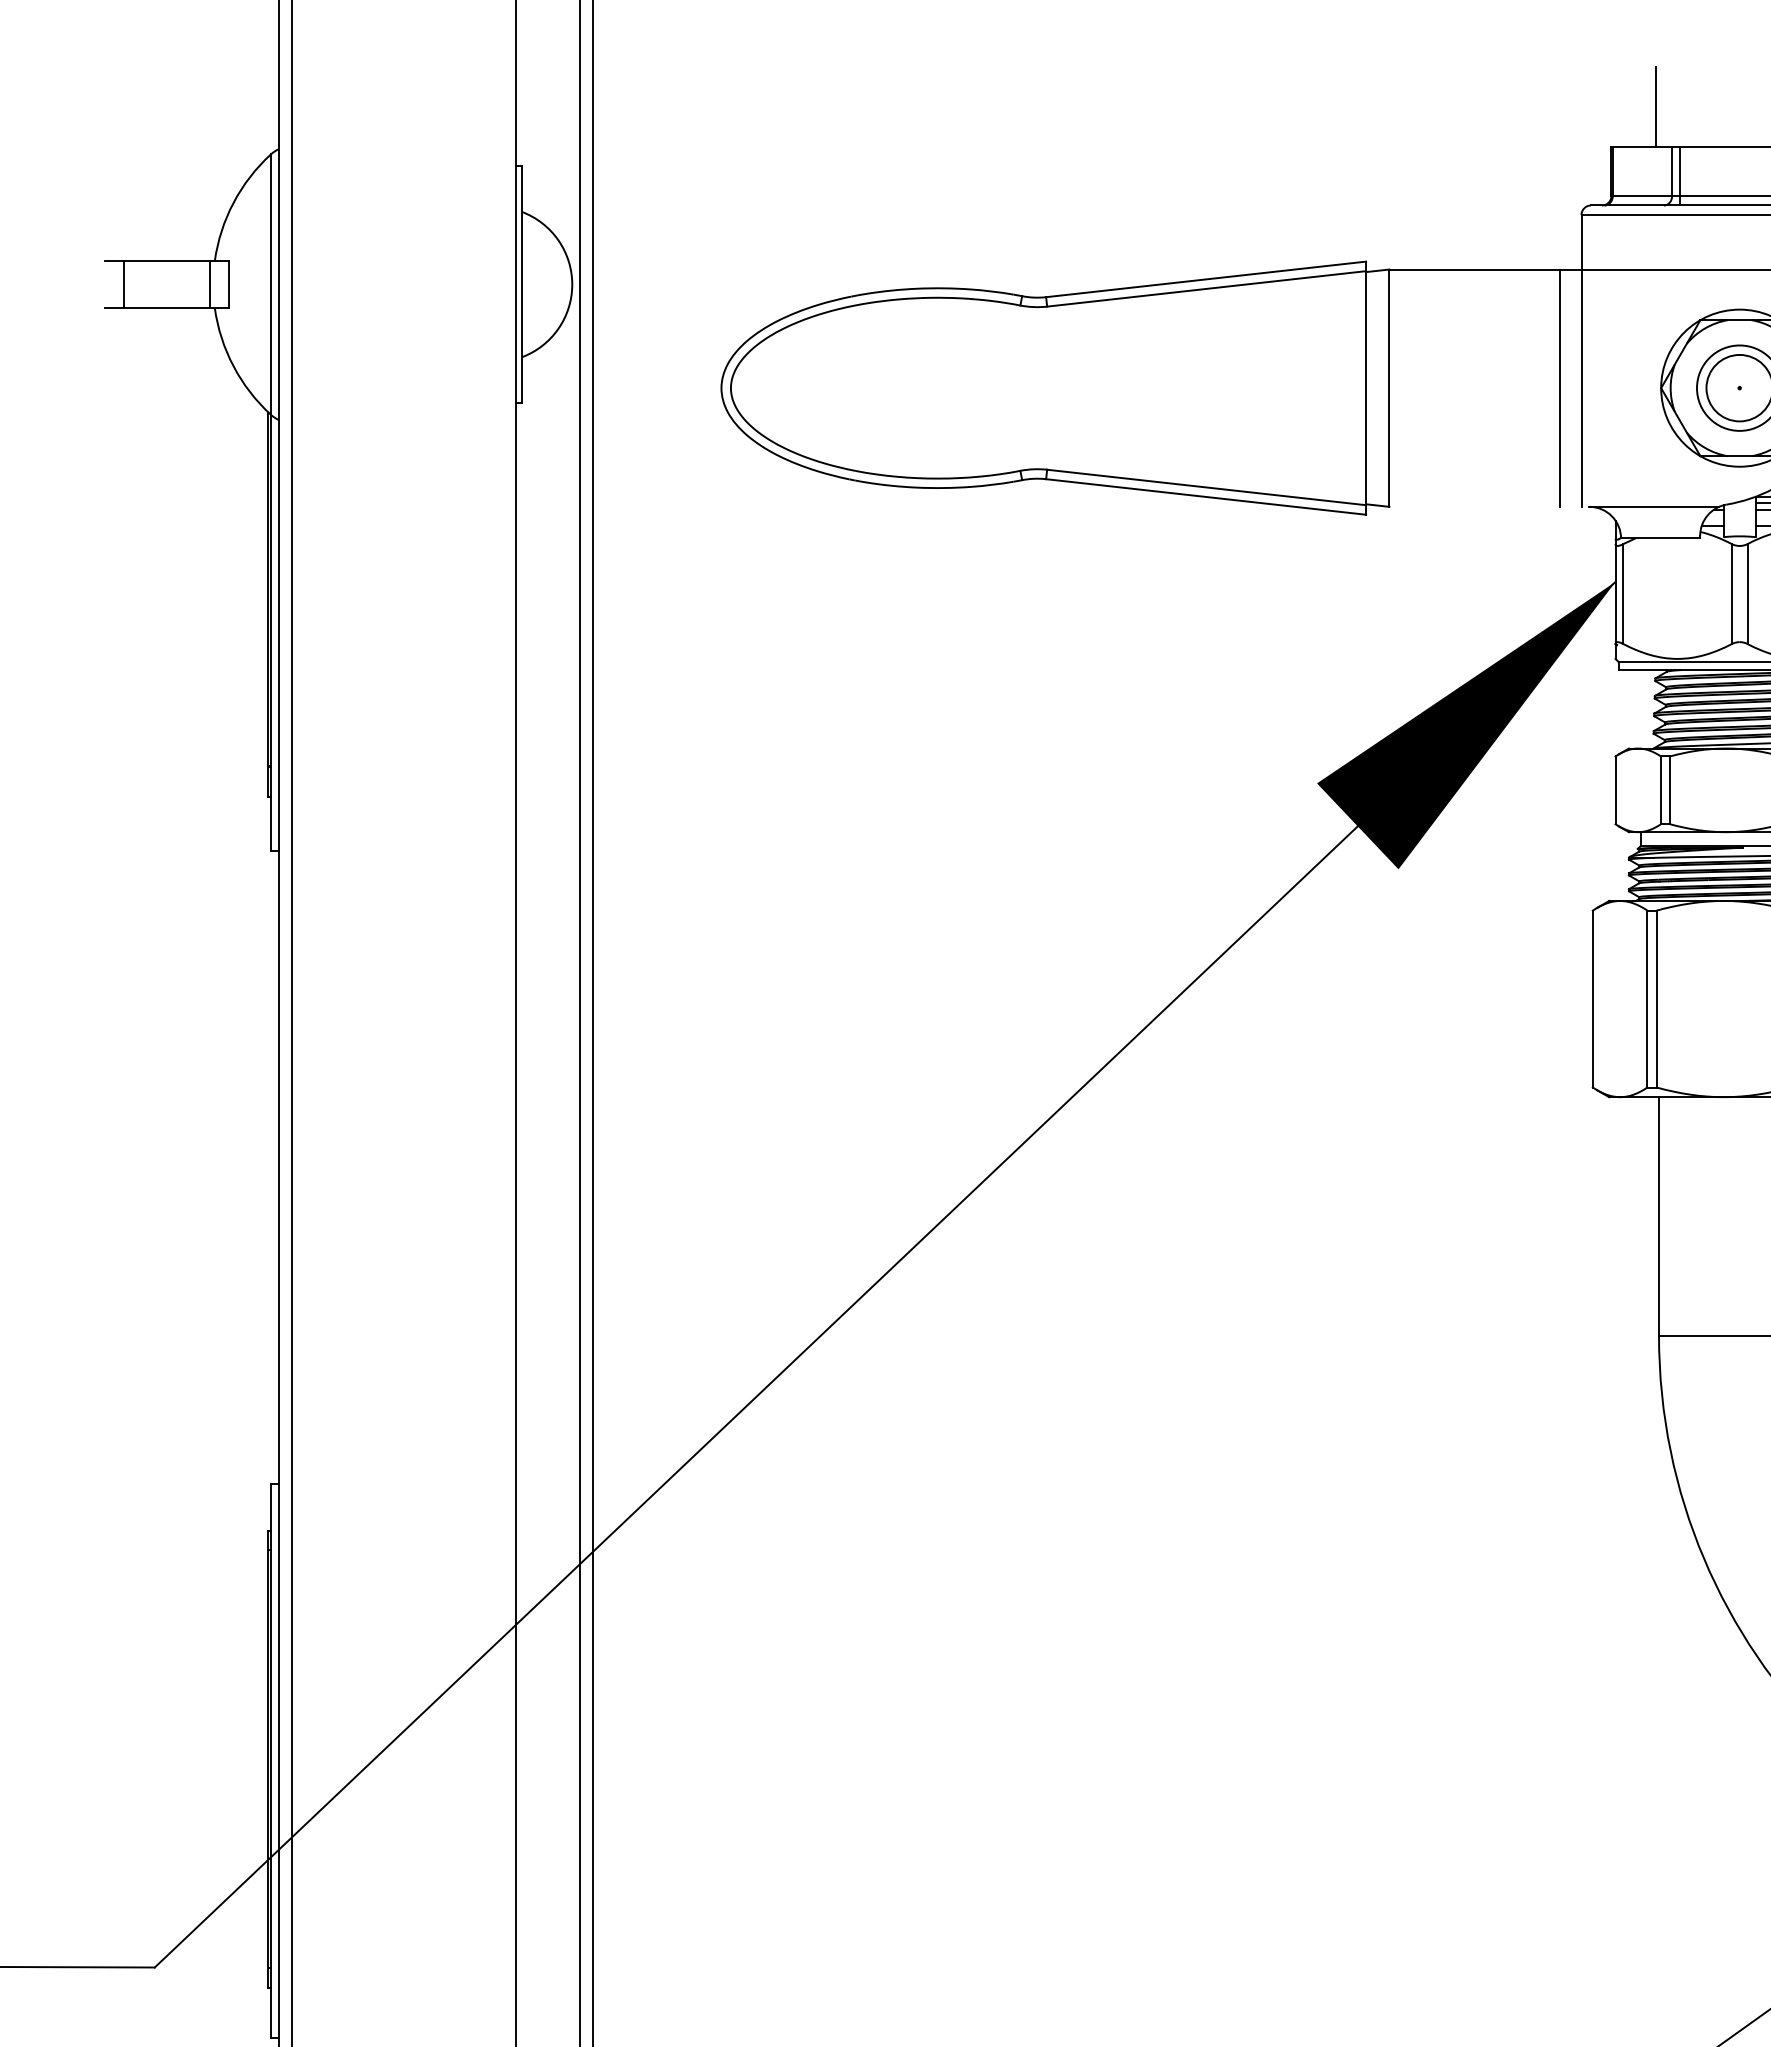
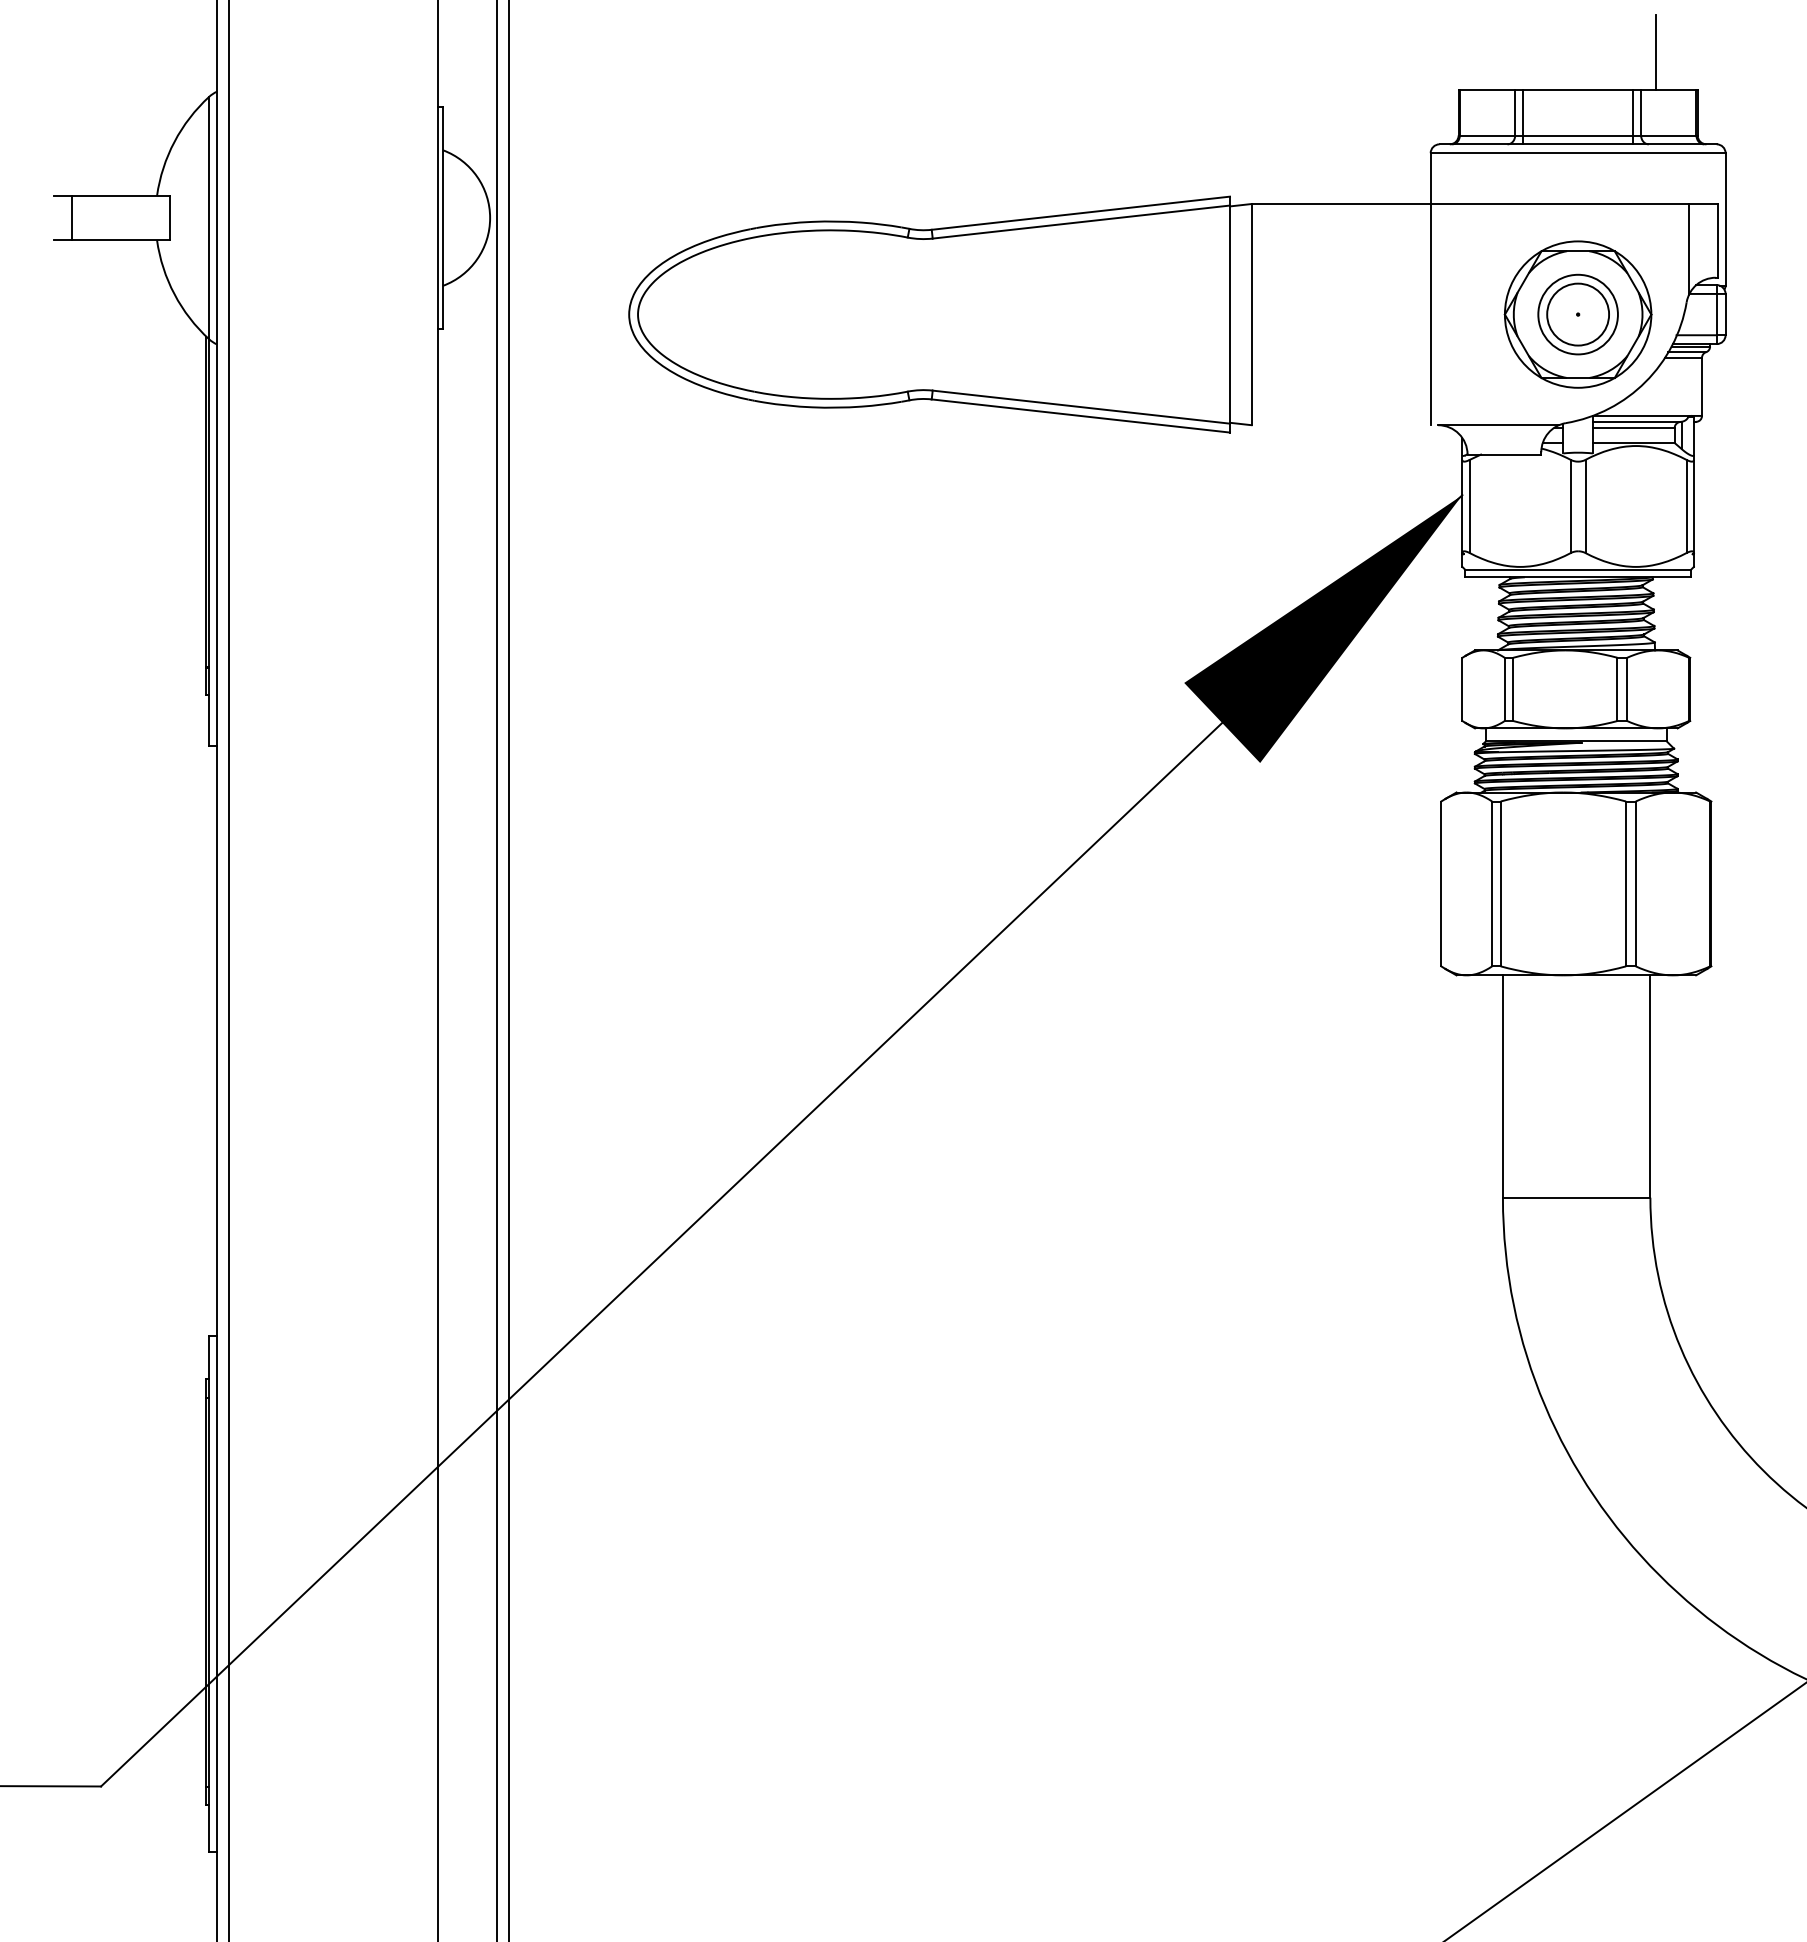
line: (1656, 106) -> (1500, 52), removed
line: (209, 283) -> (152, 217), removed
line: (1559, 388) -> (1410, 314), removed

